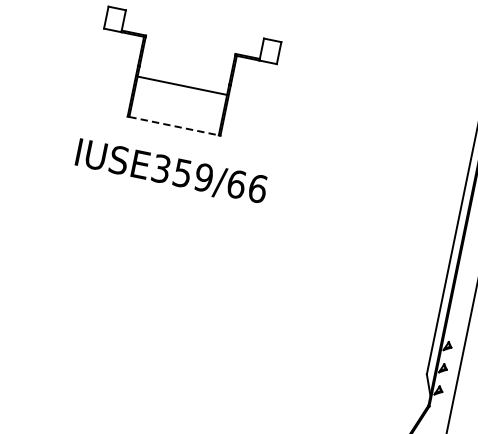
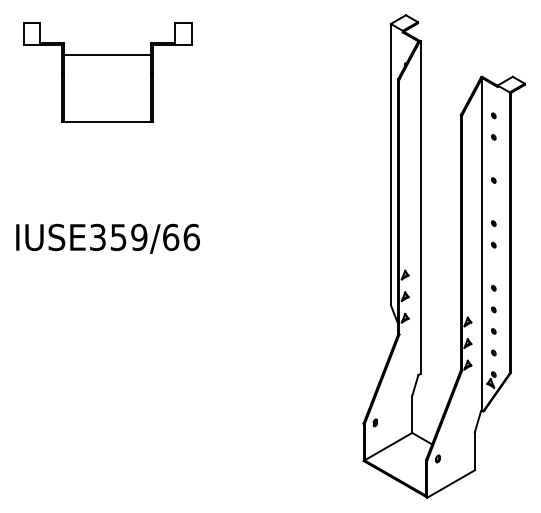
line: (182, 85) -> (107, 54), moved
line: (173, 126) -> (107, 122), dashed -> solid
text: (171, 172) -> (107, 238), moved

